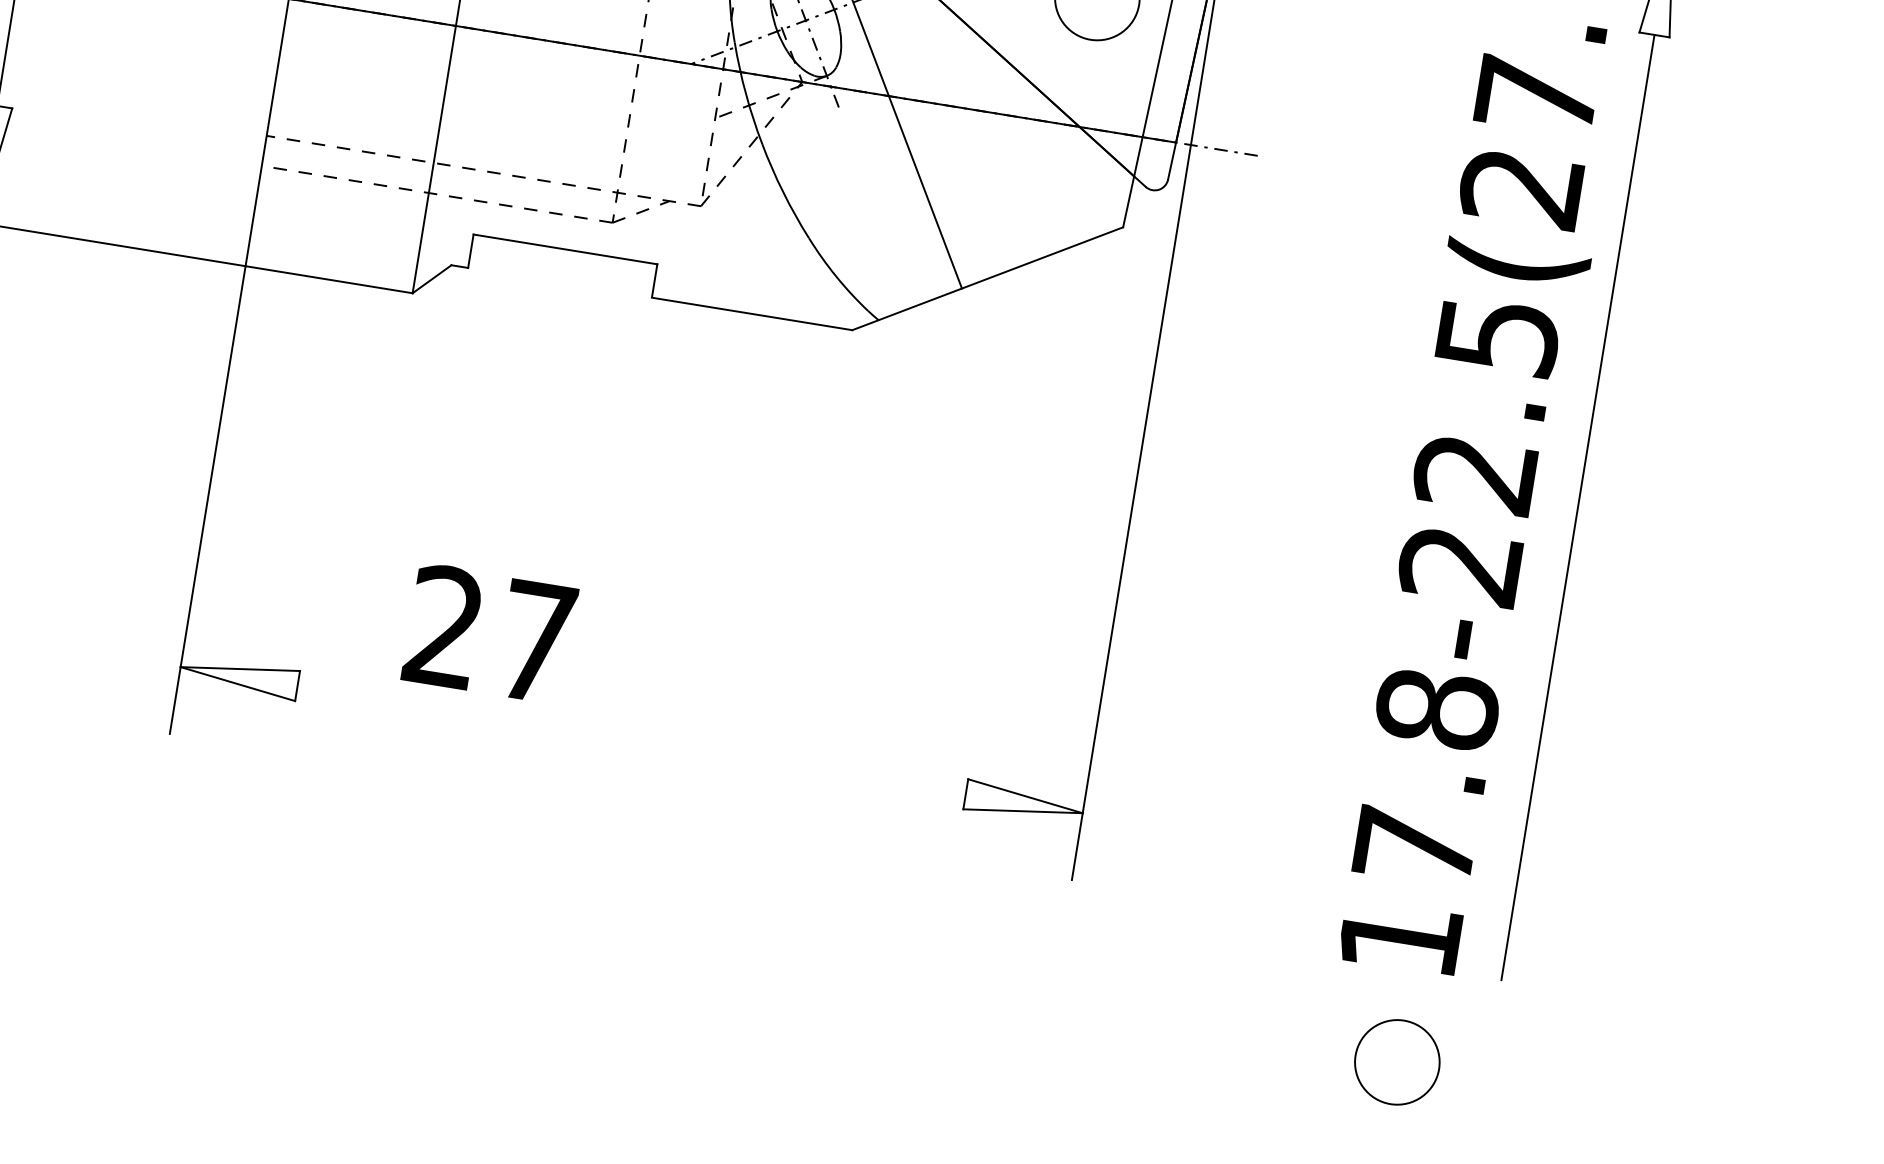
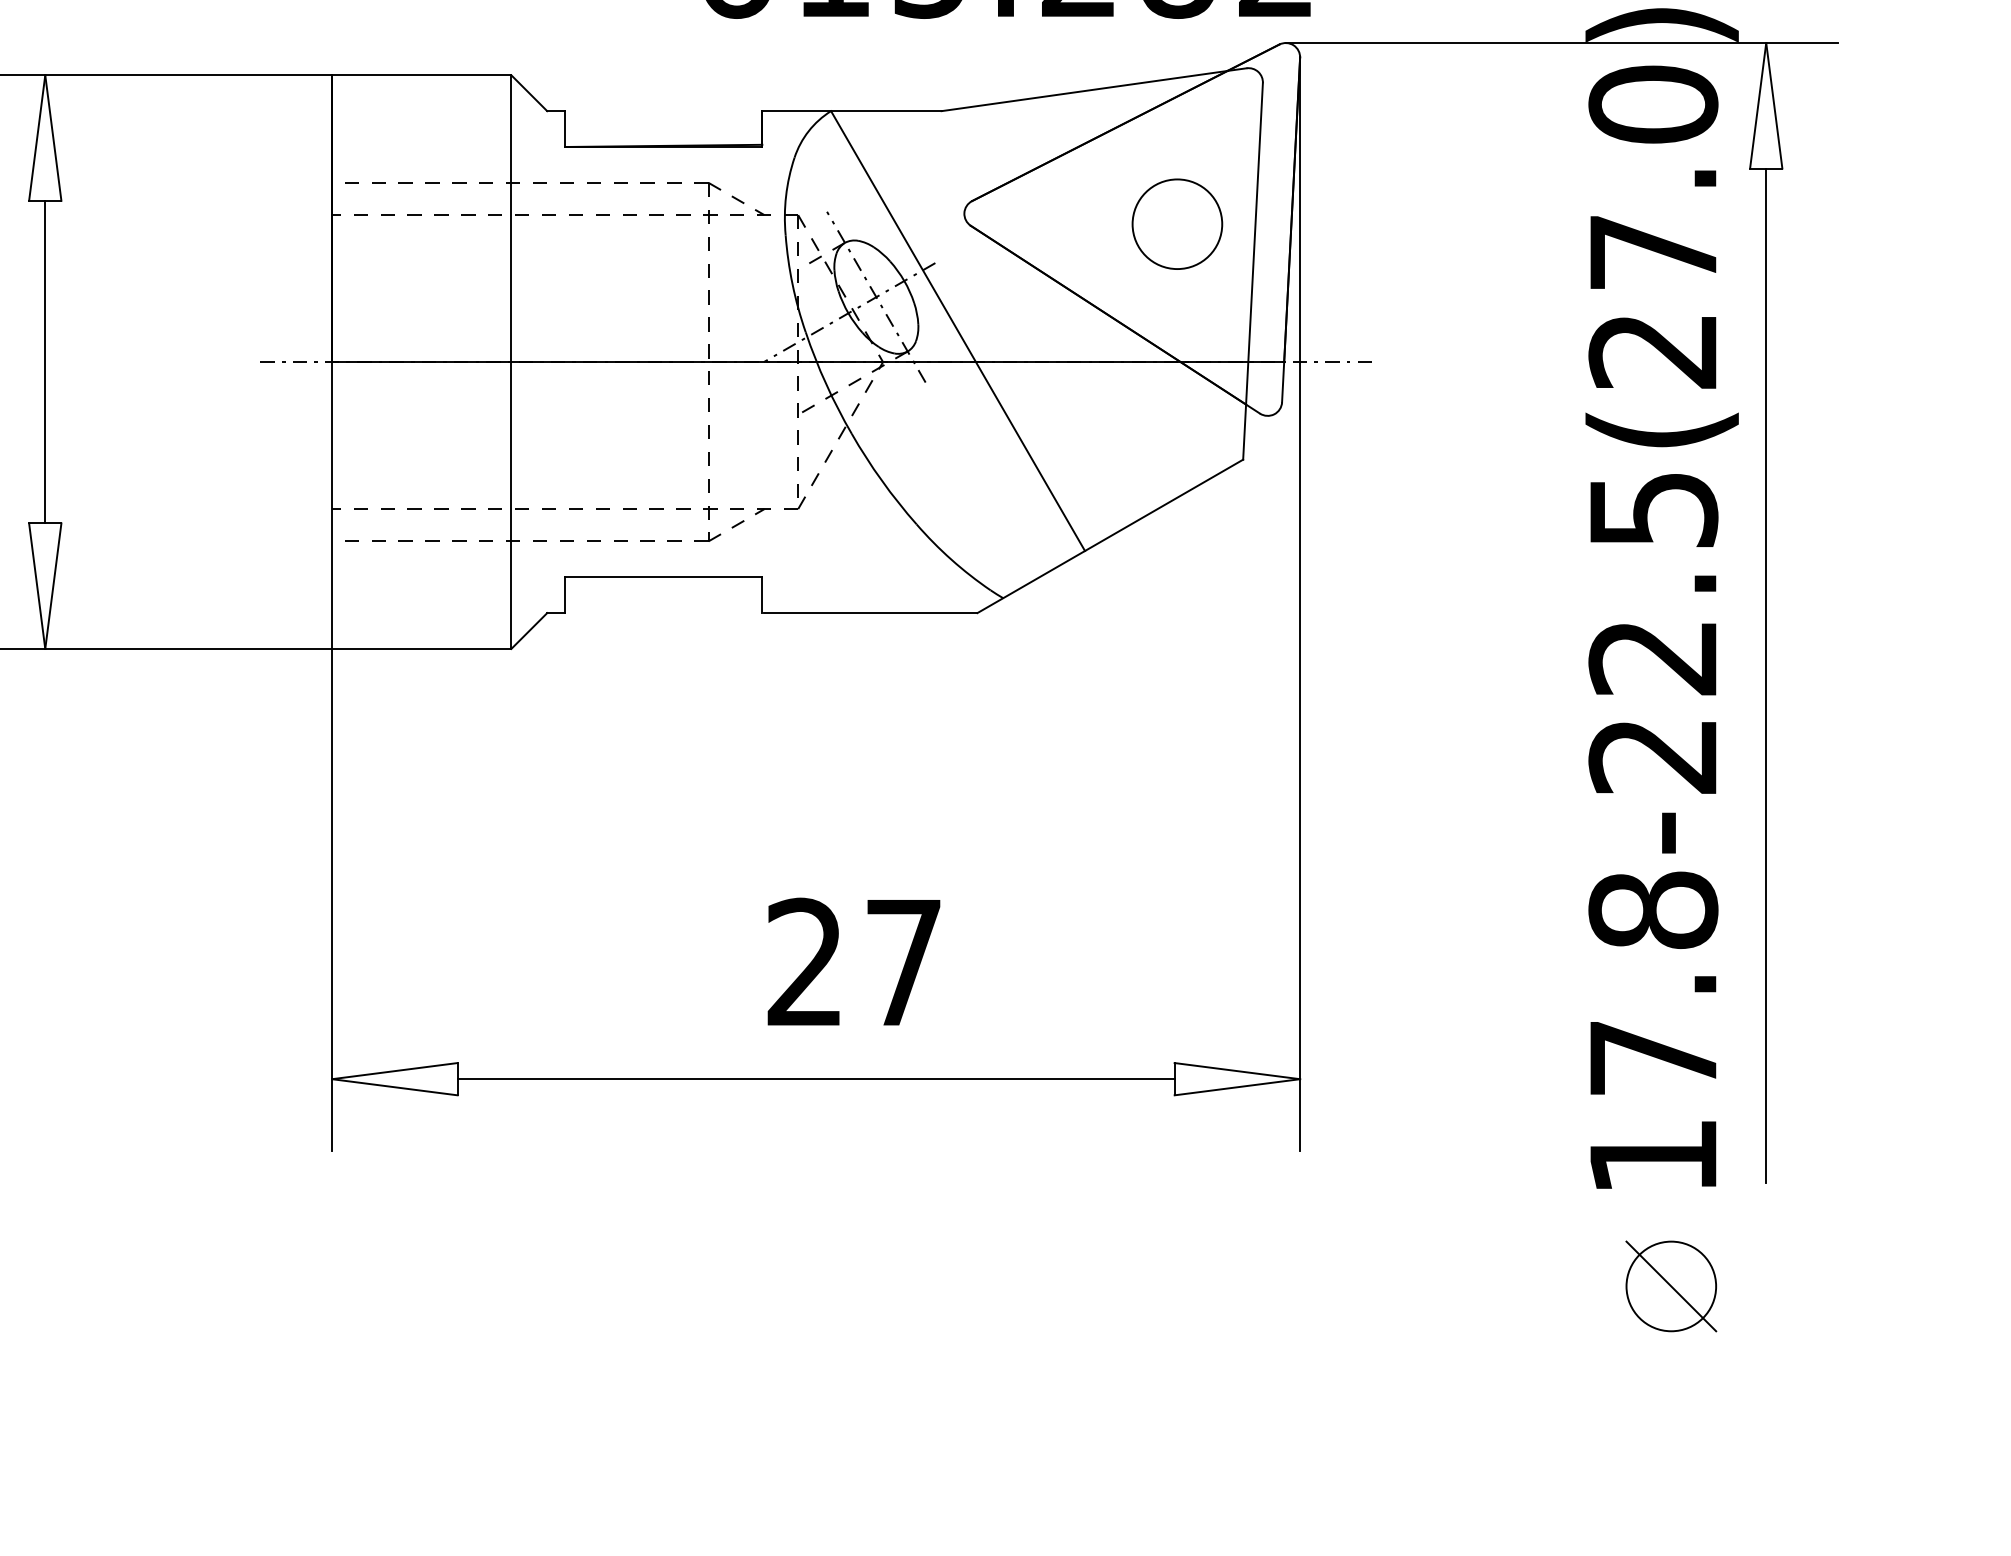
text: (489, 633) -> (853, 961), moved
line: (631, 740) -> (815, 1079), added
line: (1397, 1062) -> (1671, 1286), added

